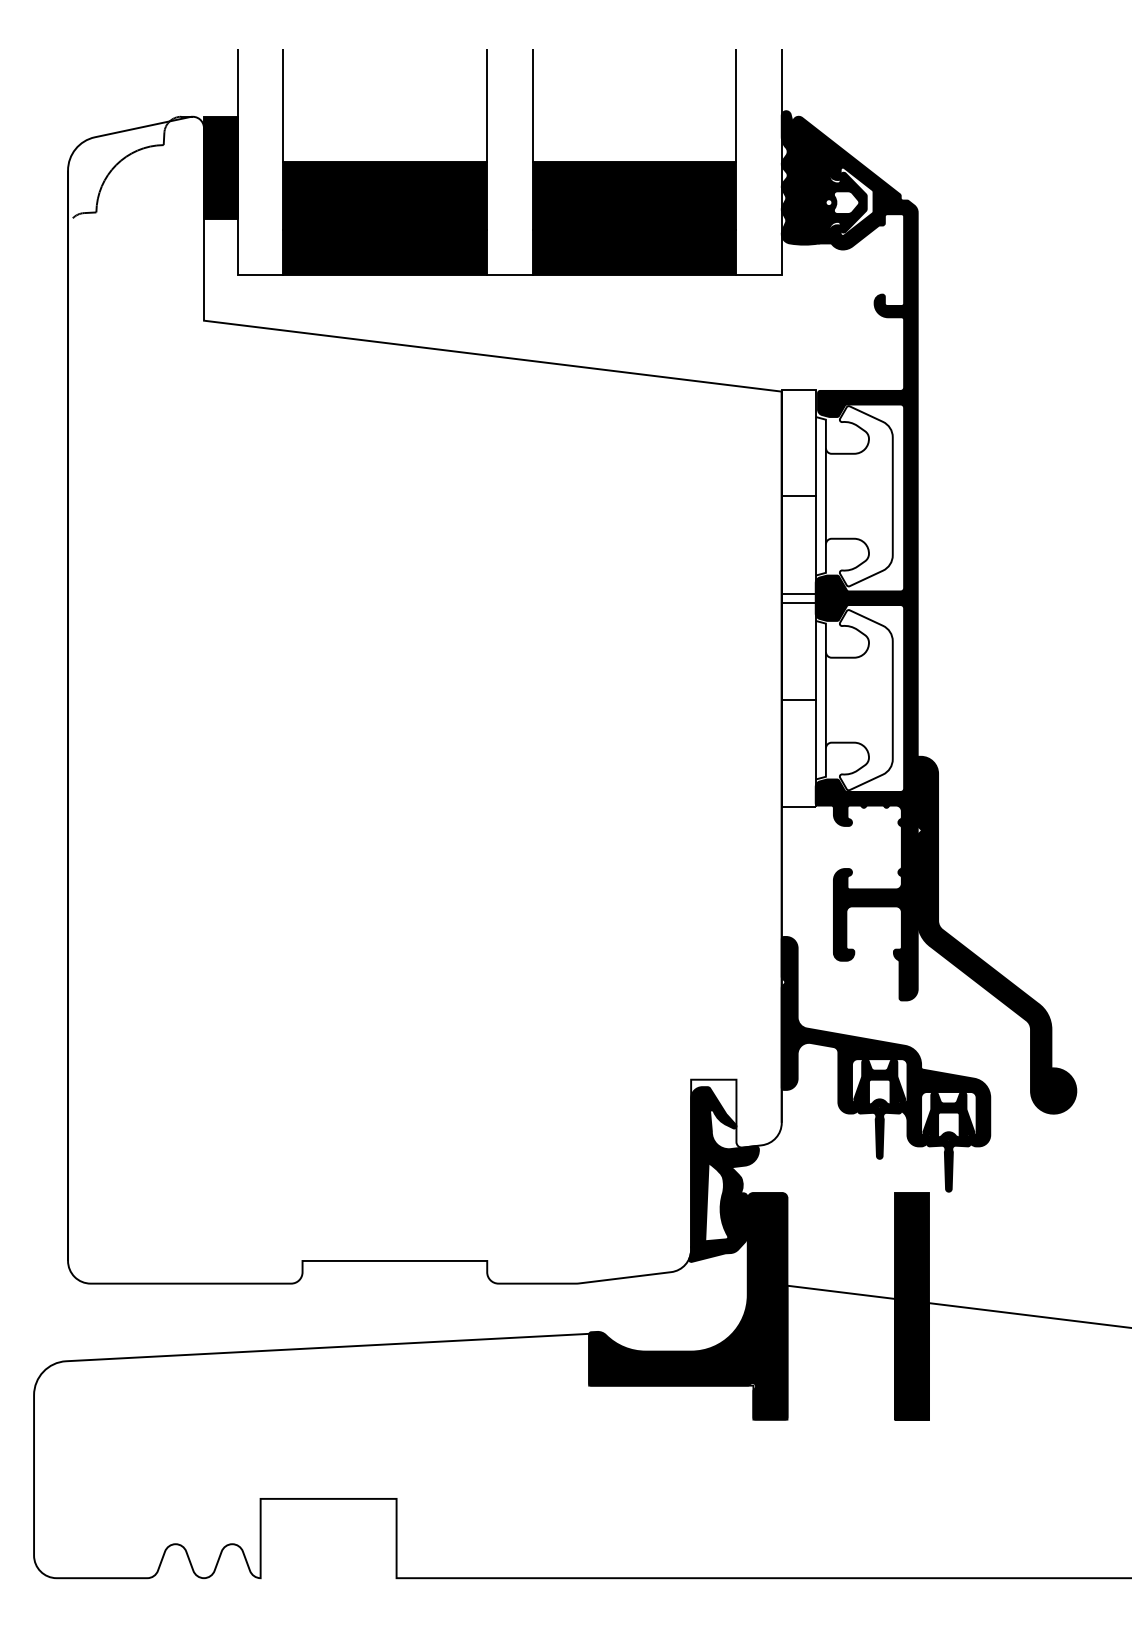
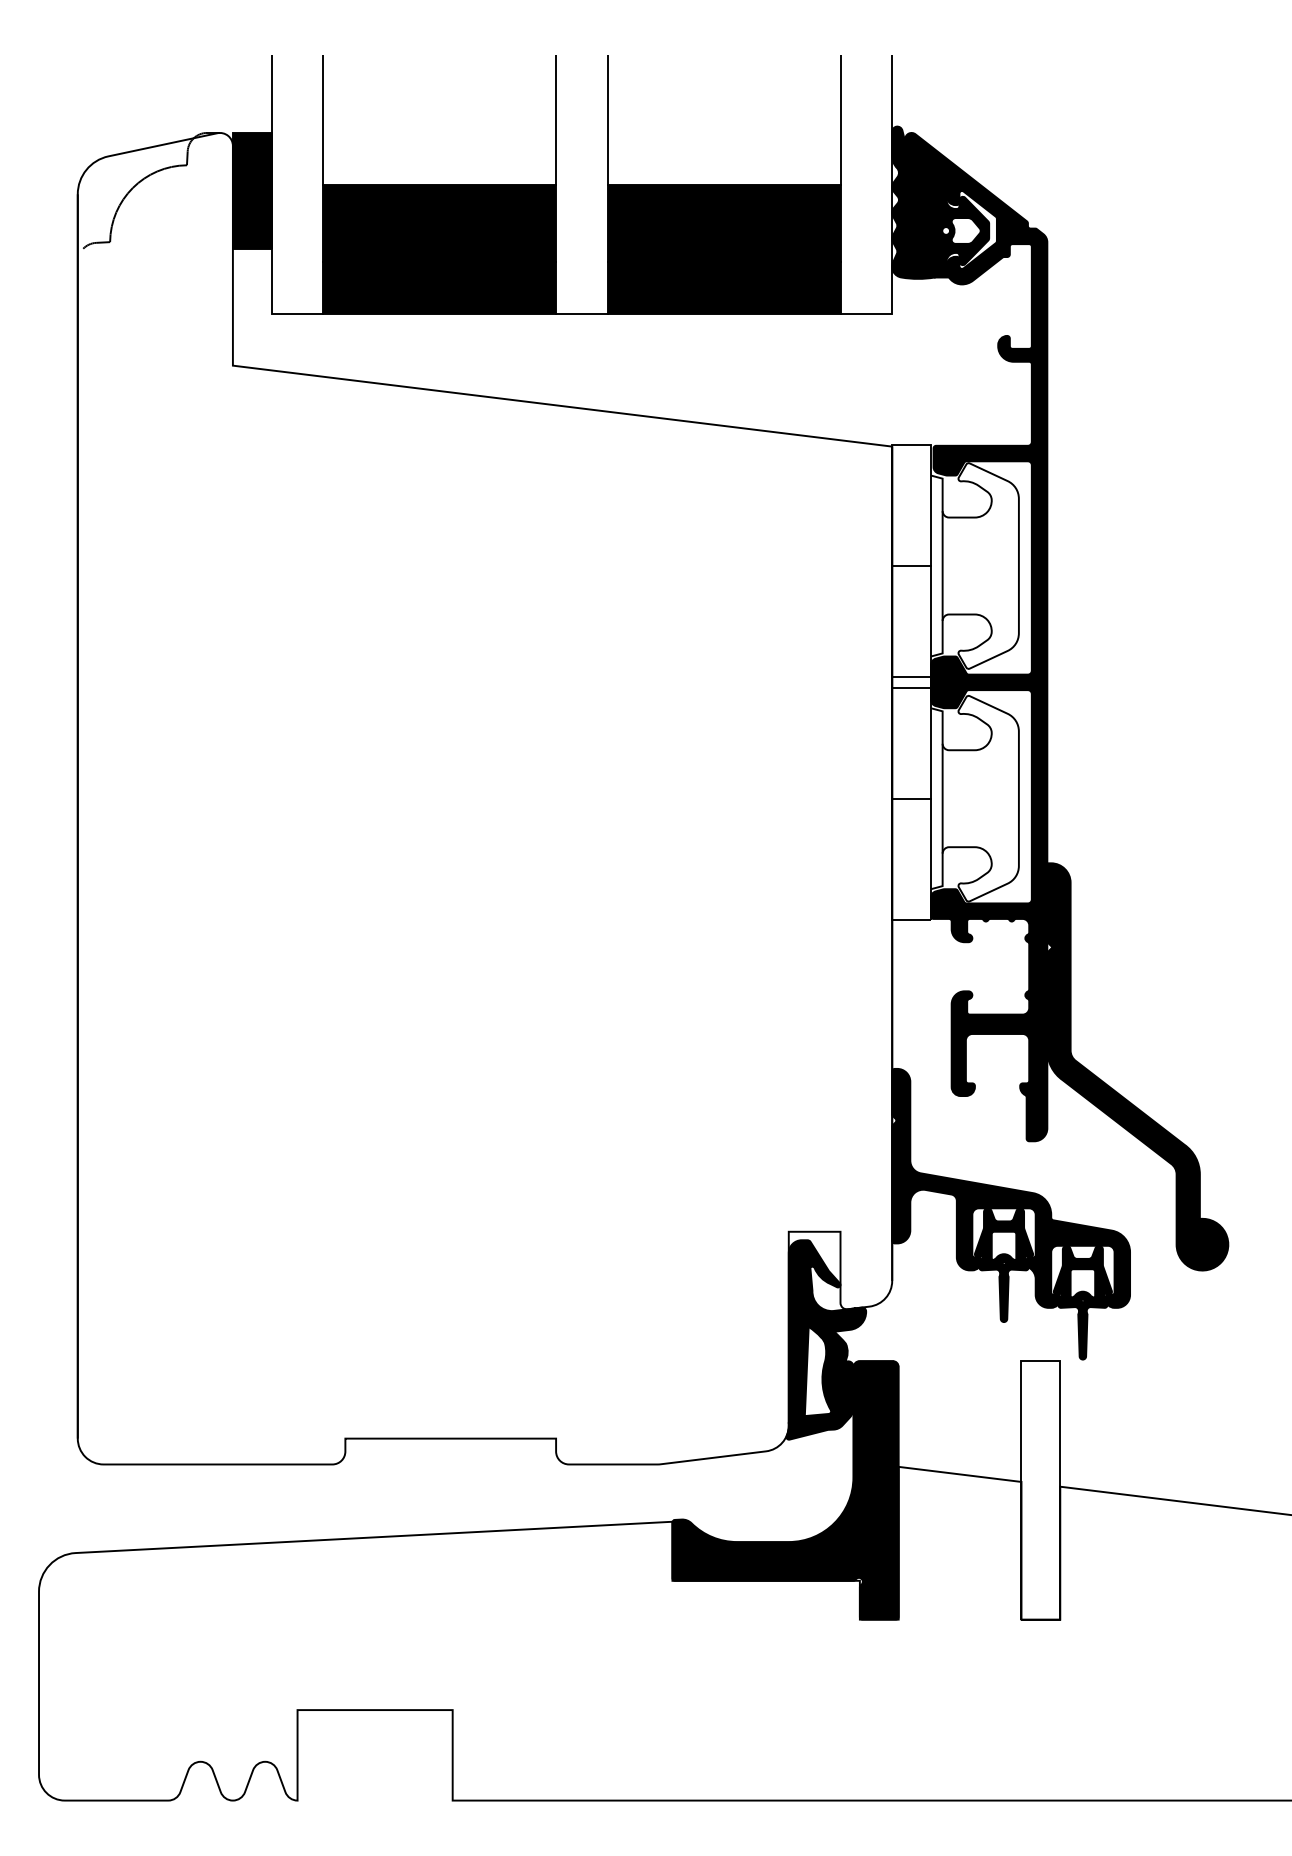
fill: (912, 1306) -> (1041, 1490), removed

